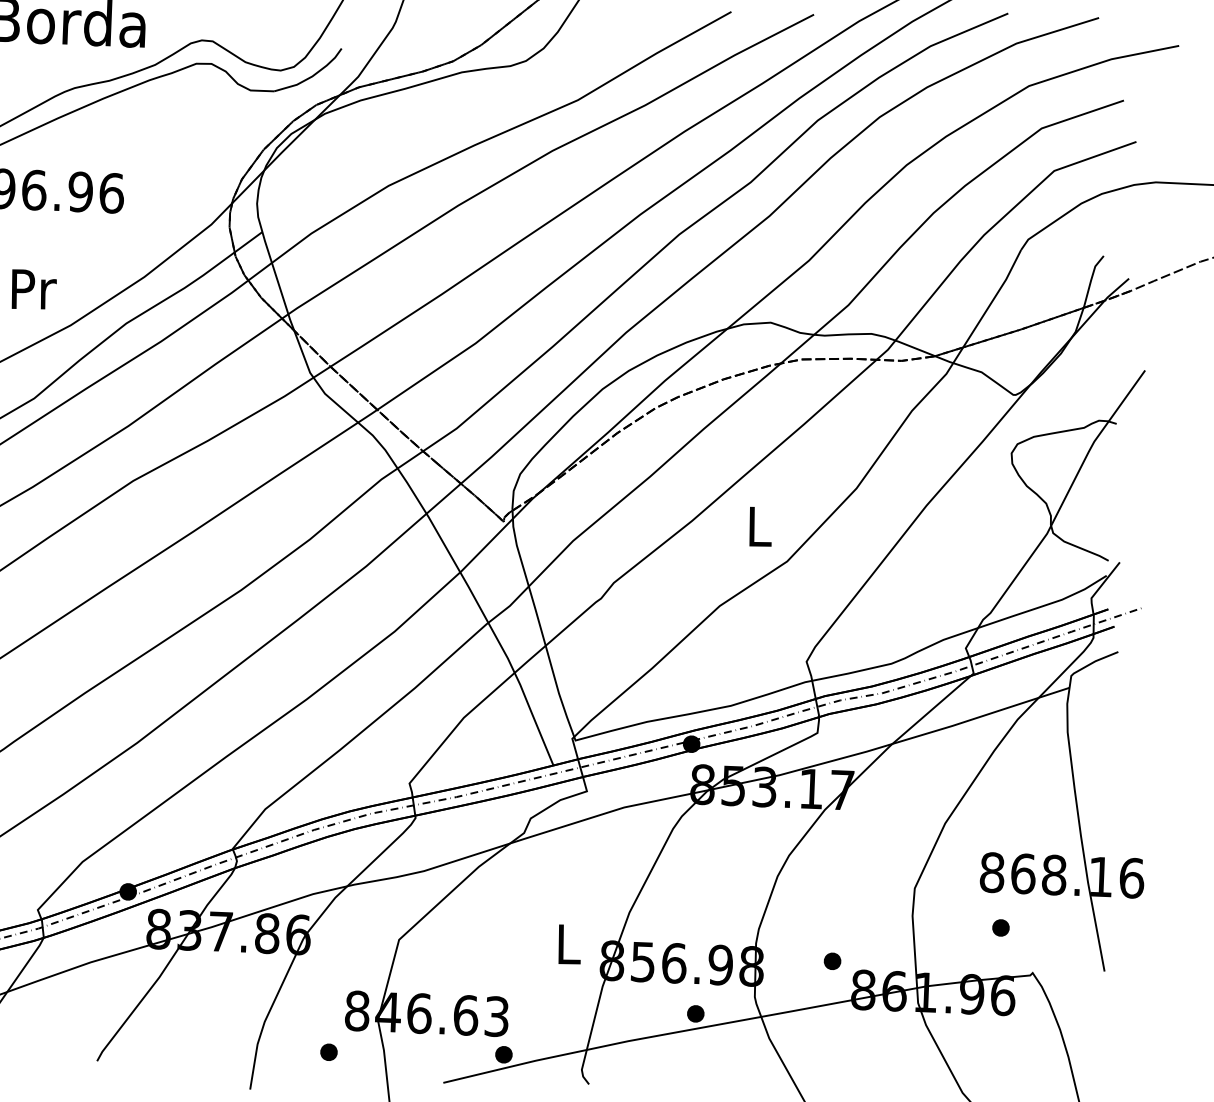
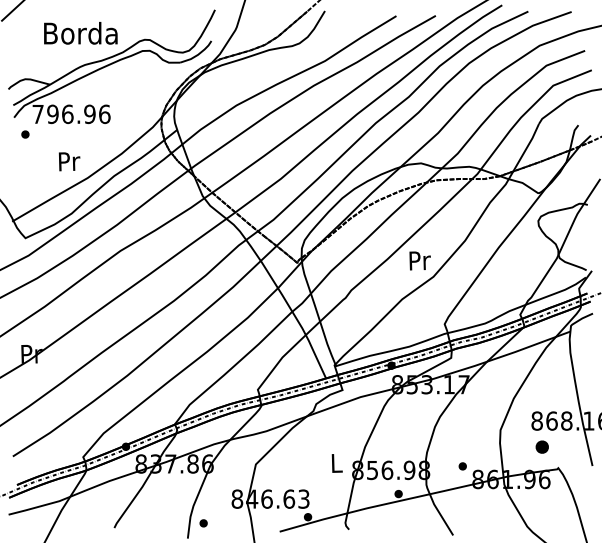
text: (759, 526) -> (419, 260), L -> Pr
part: (1001, 928) -> (542, 447), size x1.6
part: (328, 1052) -> (203, 523), moved

